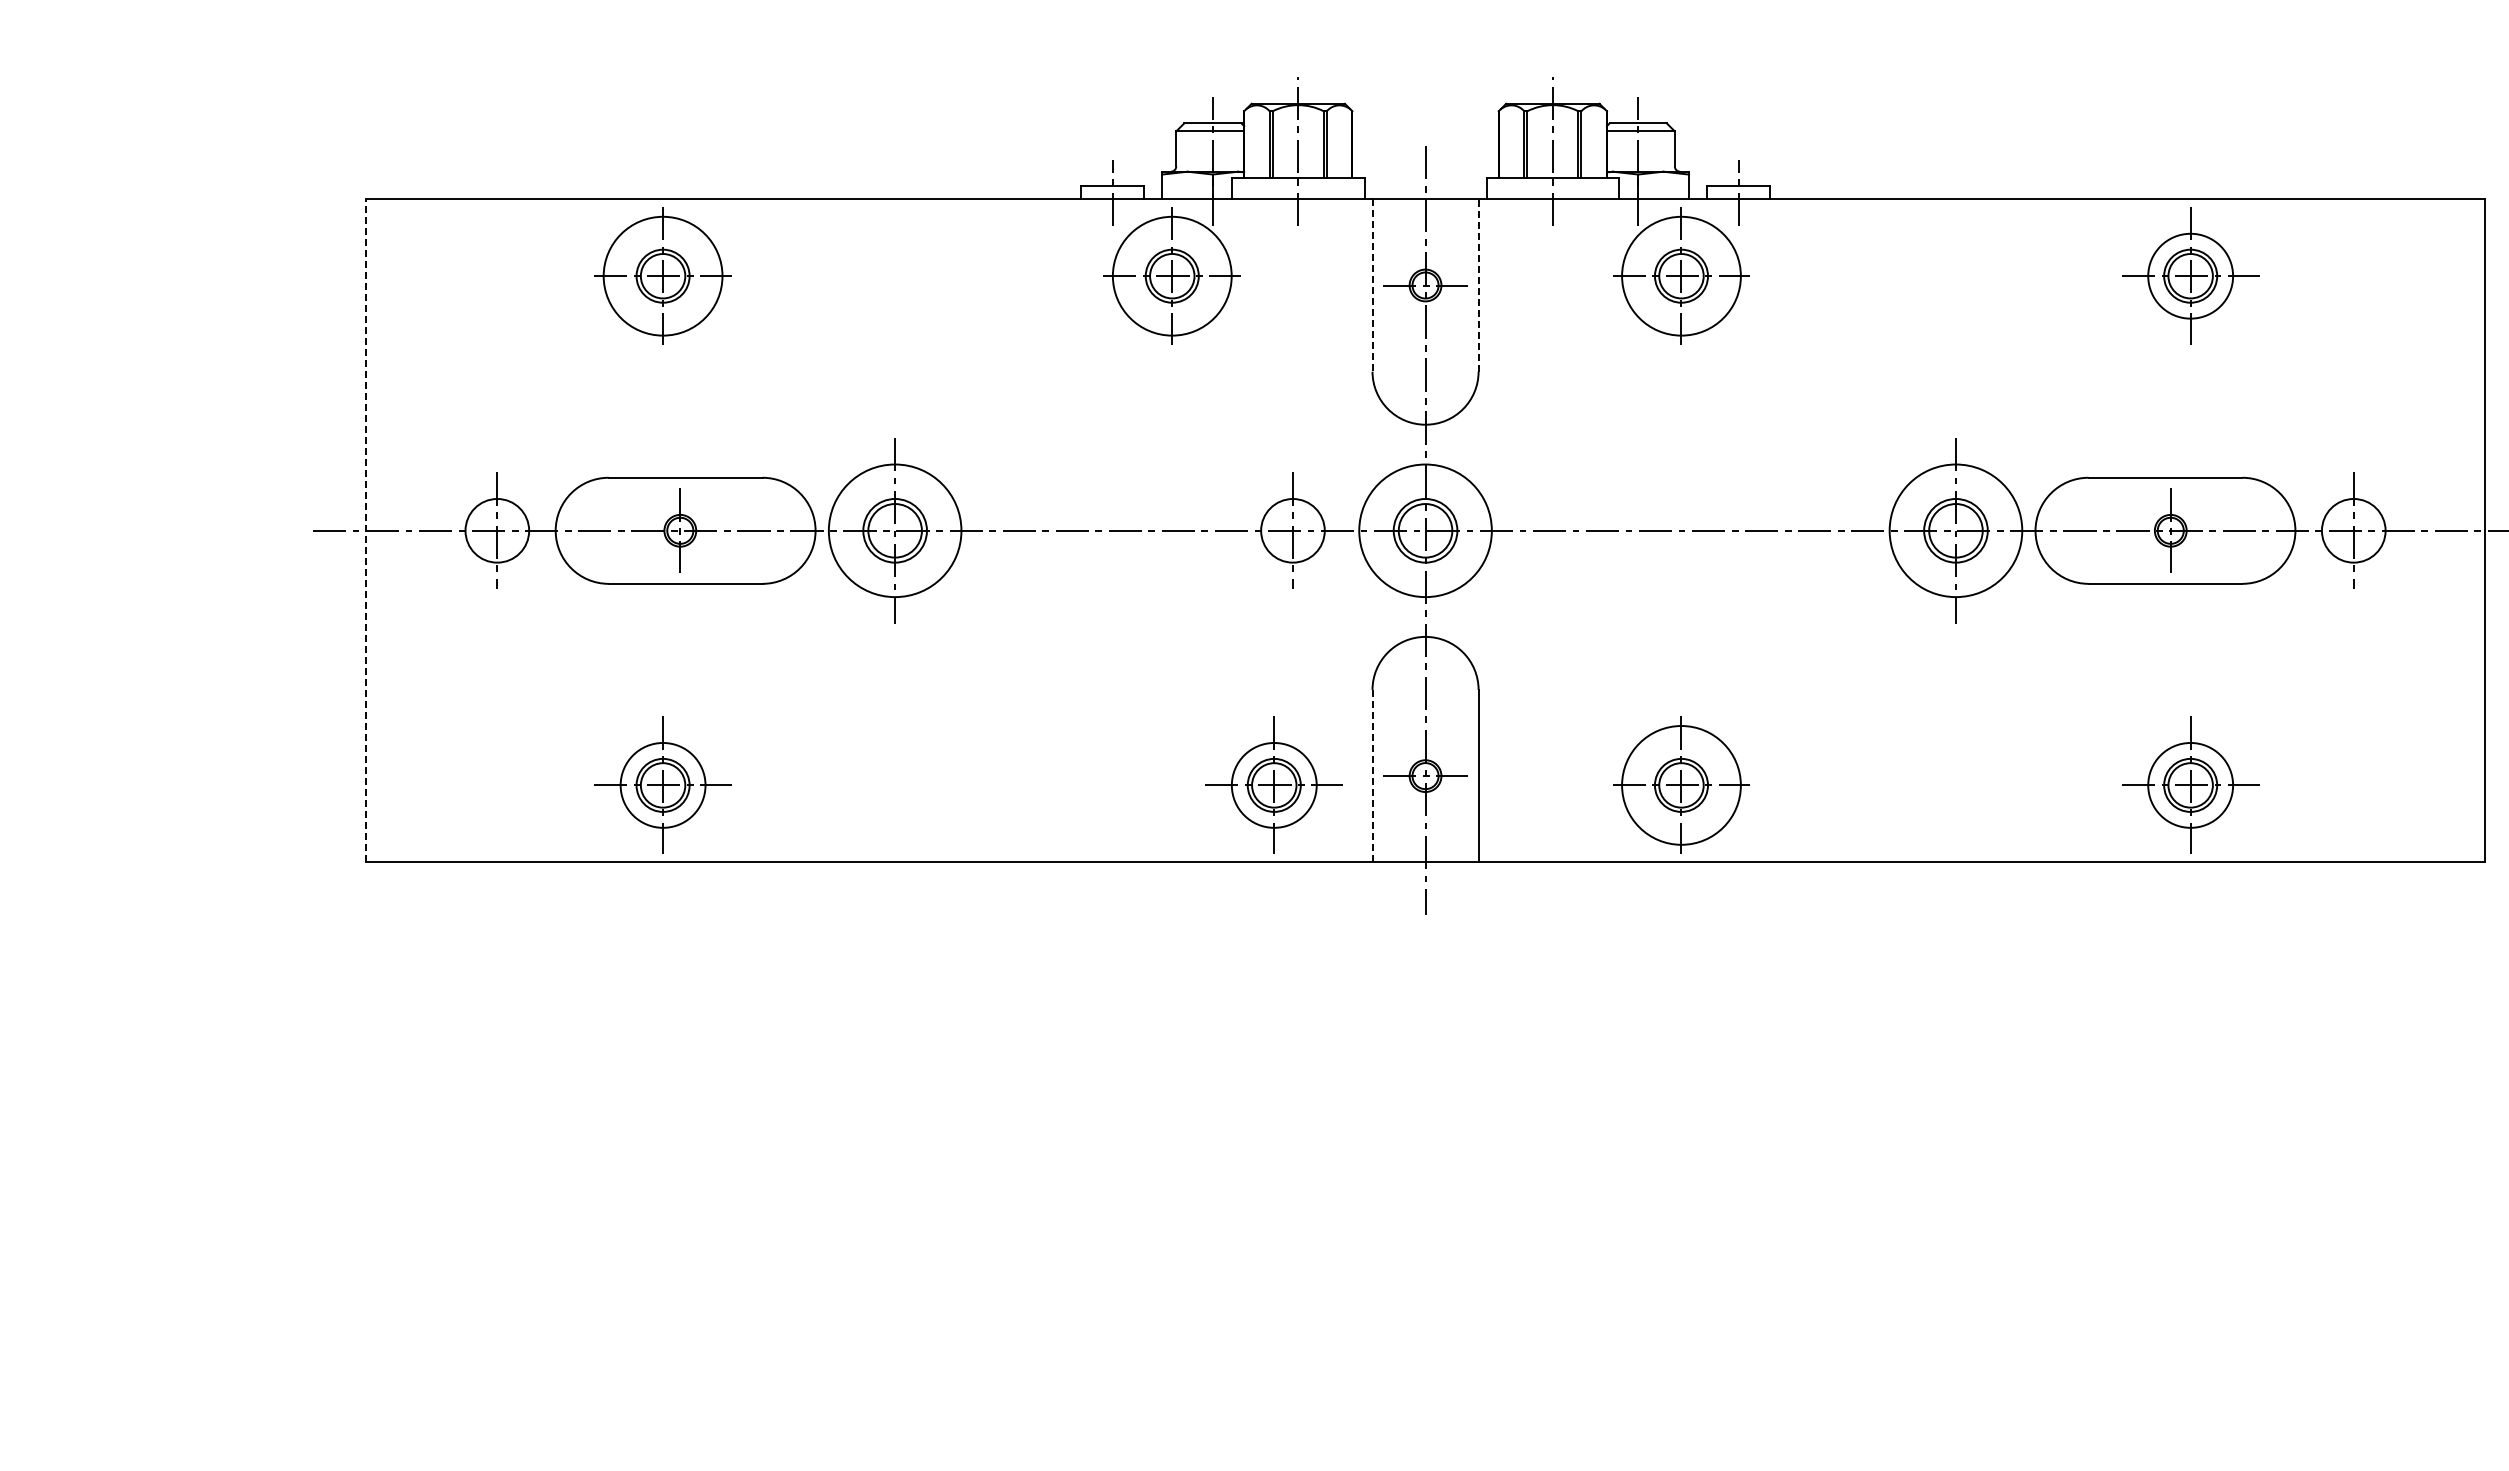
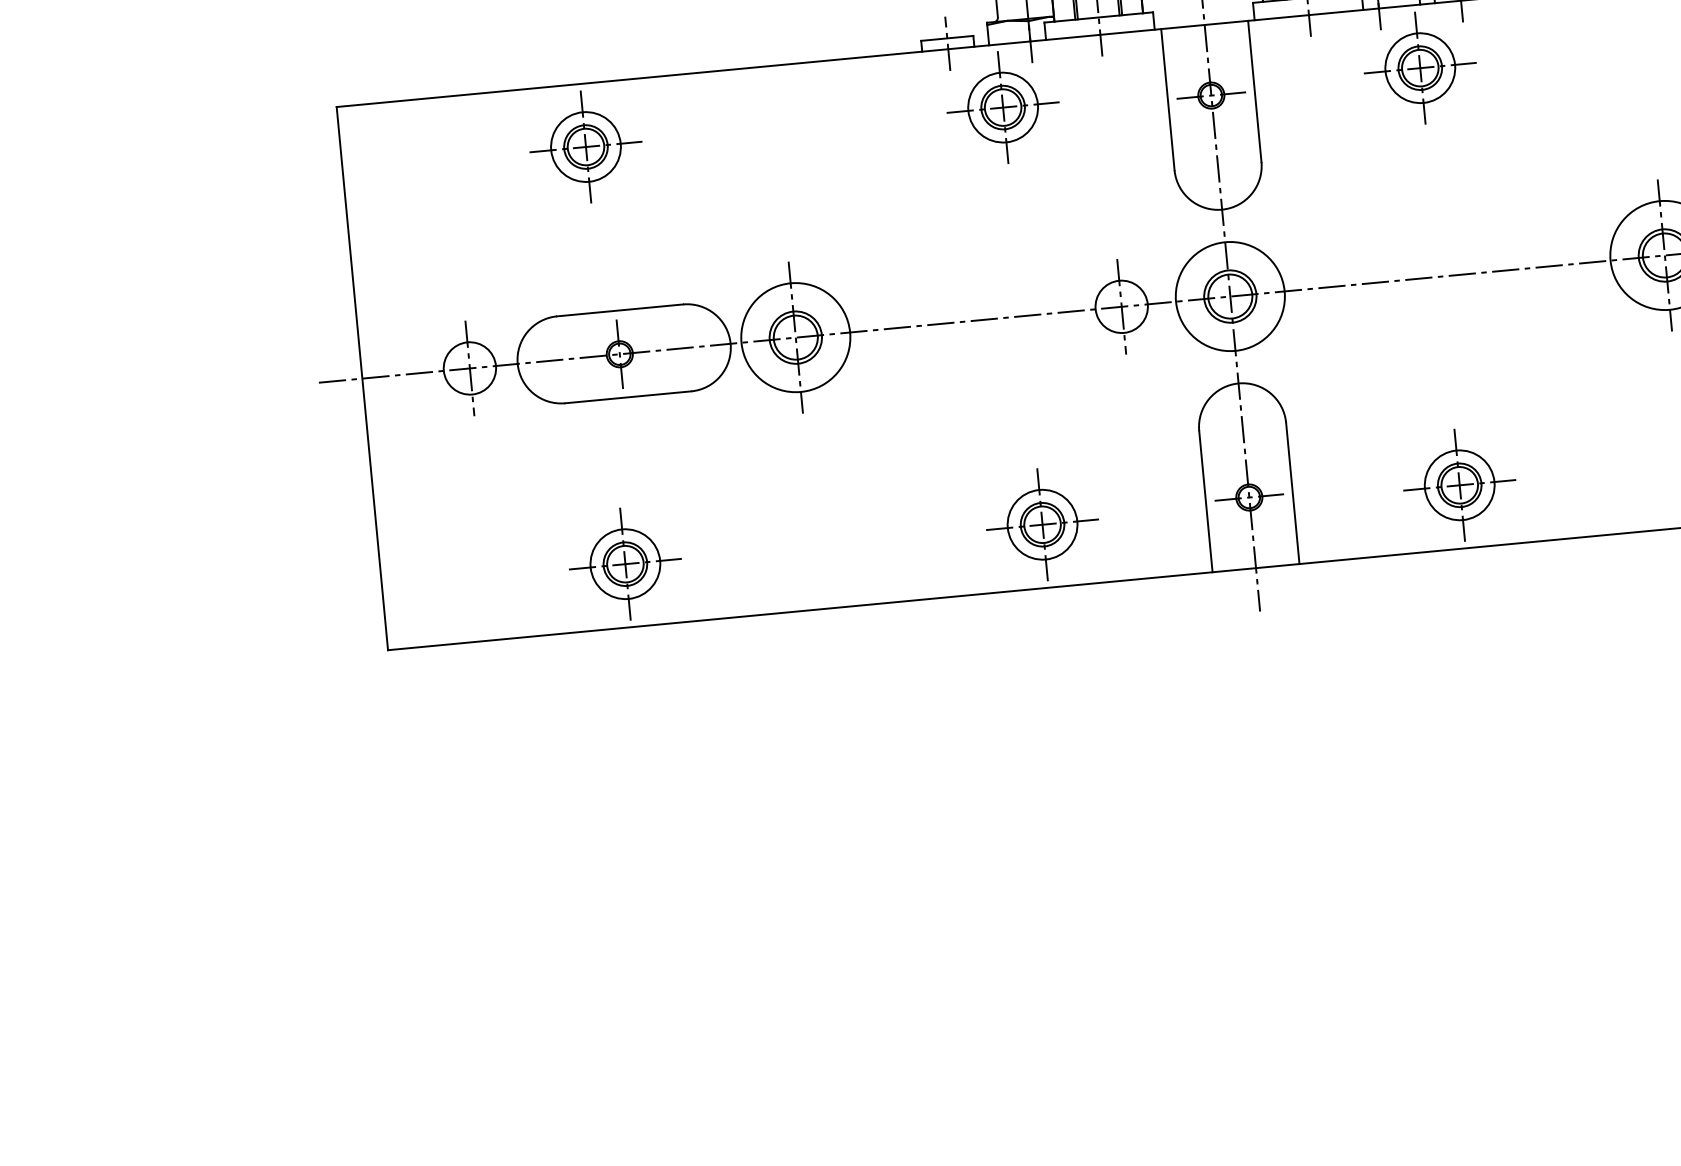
circle: (662, 275) -> (585, 146), size x0.71
circle: (1171, 275) -> (1002, 107), size x0.71
circle: (1681, 275) -> (1420, 67), size x0.71
line: (1478, 285) -> (1254, 91), dashed -> solid
line: (1372, 286) -> (1167, 100), dashed -> solid
line: (366, 530) -> (362, 378), dashed -> solid
line: (1372, 776) -> (1205, 501), dashed -> solid
part: (1273, 784) -> (1041, 524), moved
circle: (1681, 784) -> (1459, 484), size x0.71

